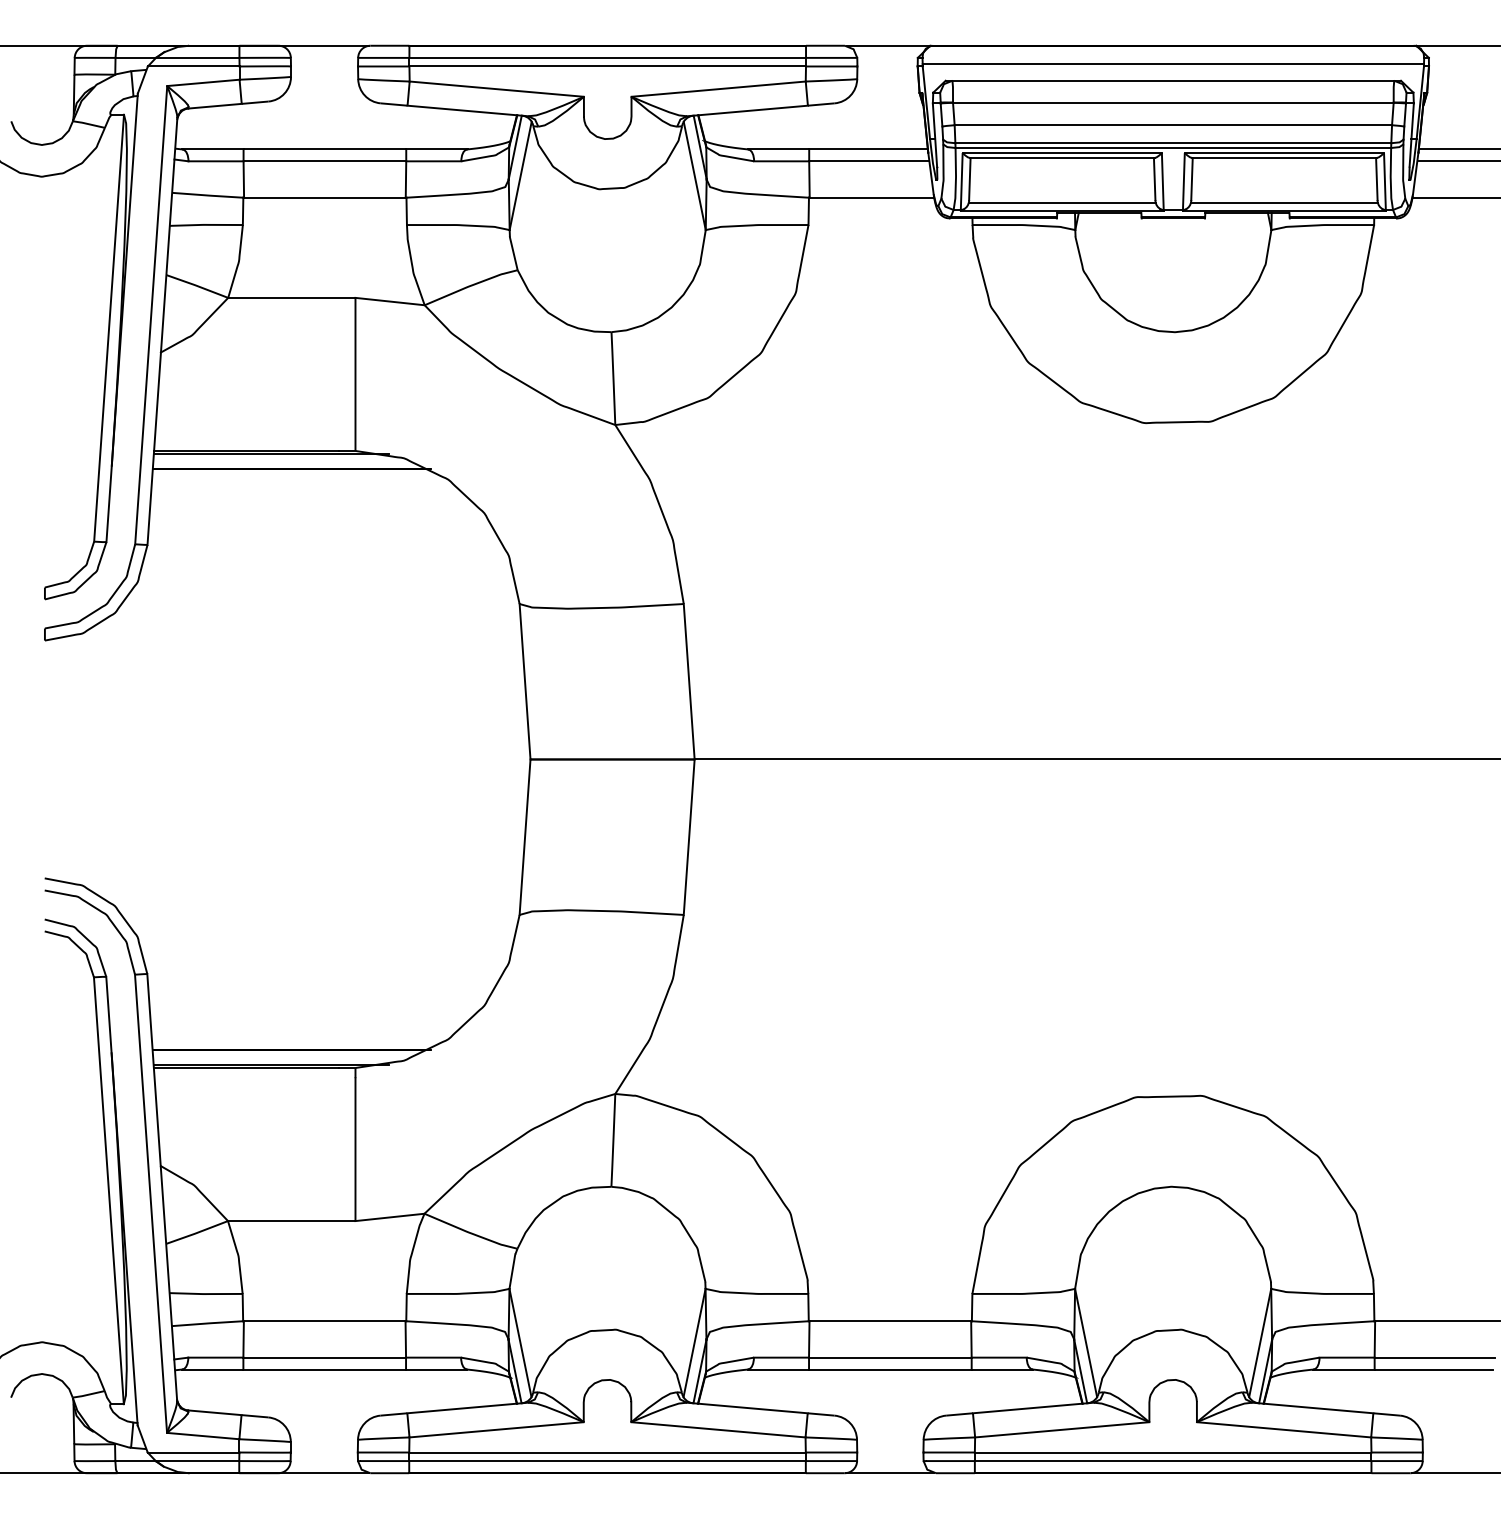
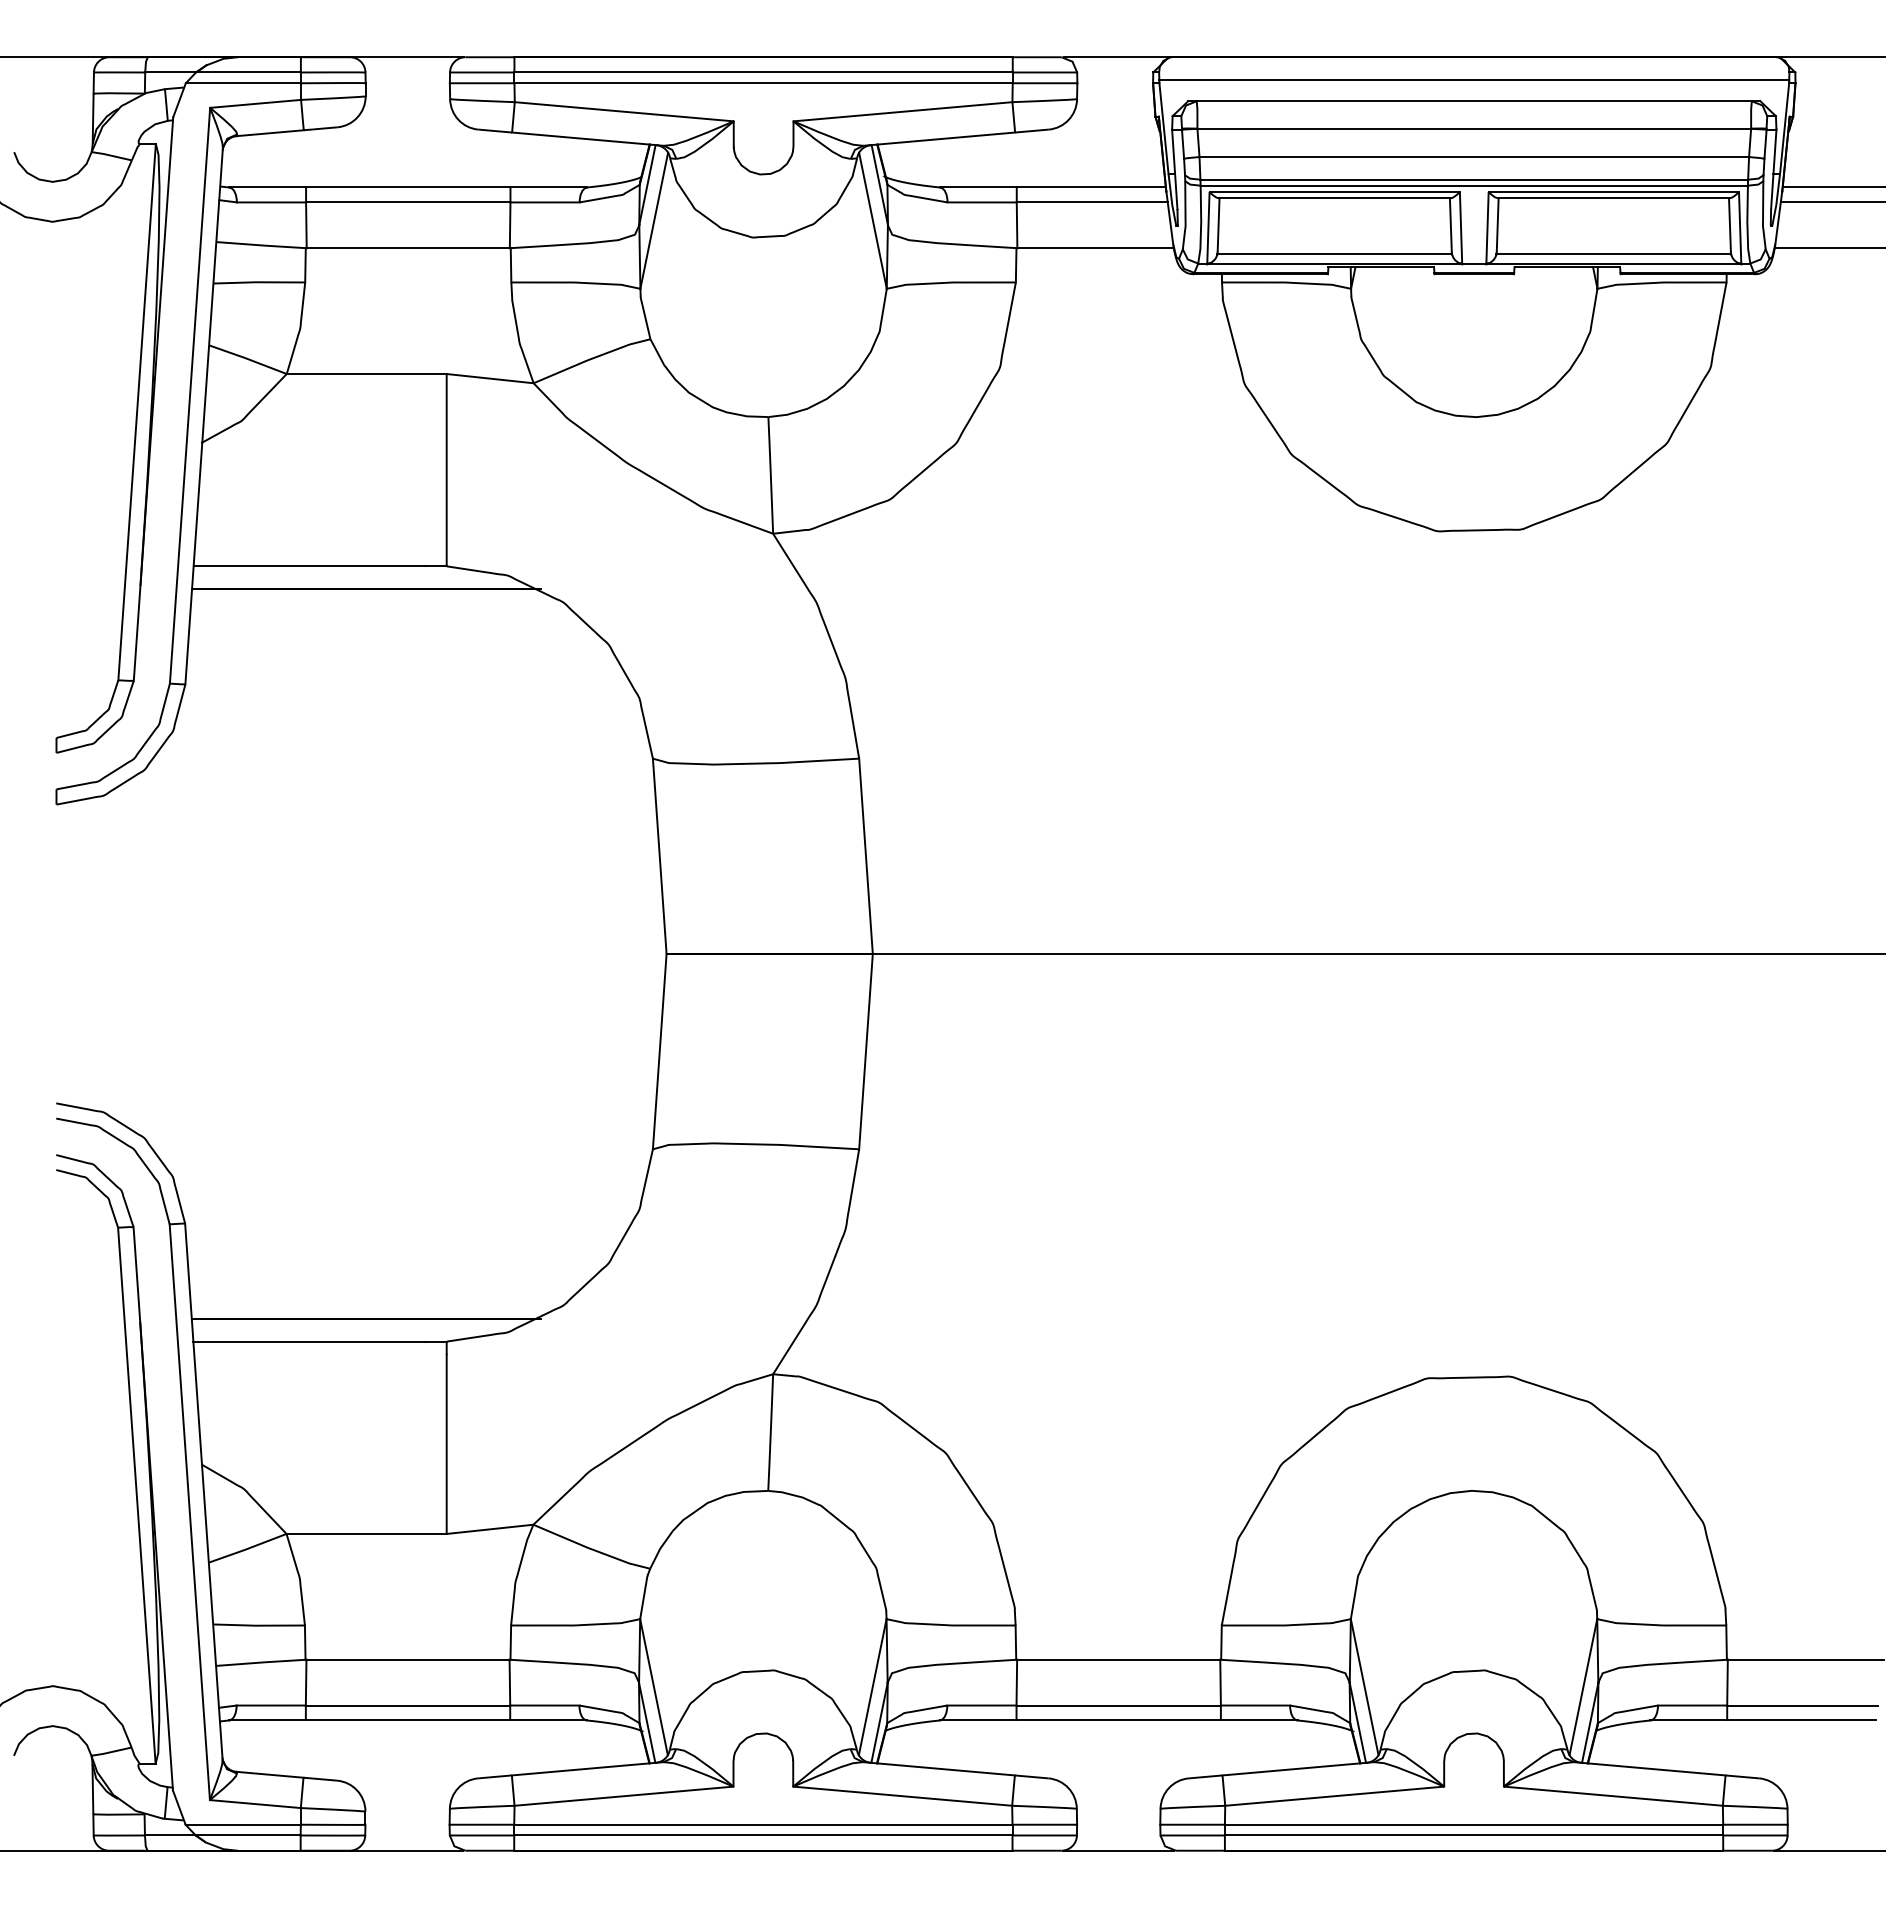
line: (271, 454) -> (341, 570), removed
line: (271, 1064) -> (341, 1337), removed

